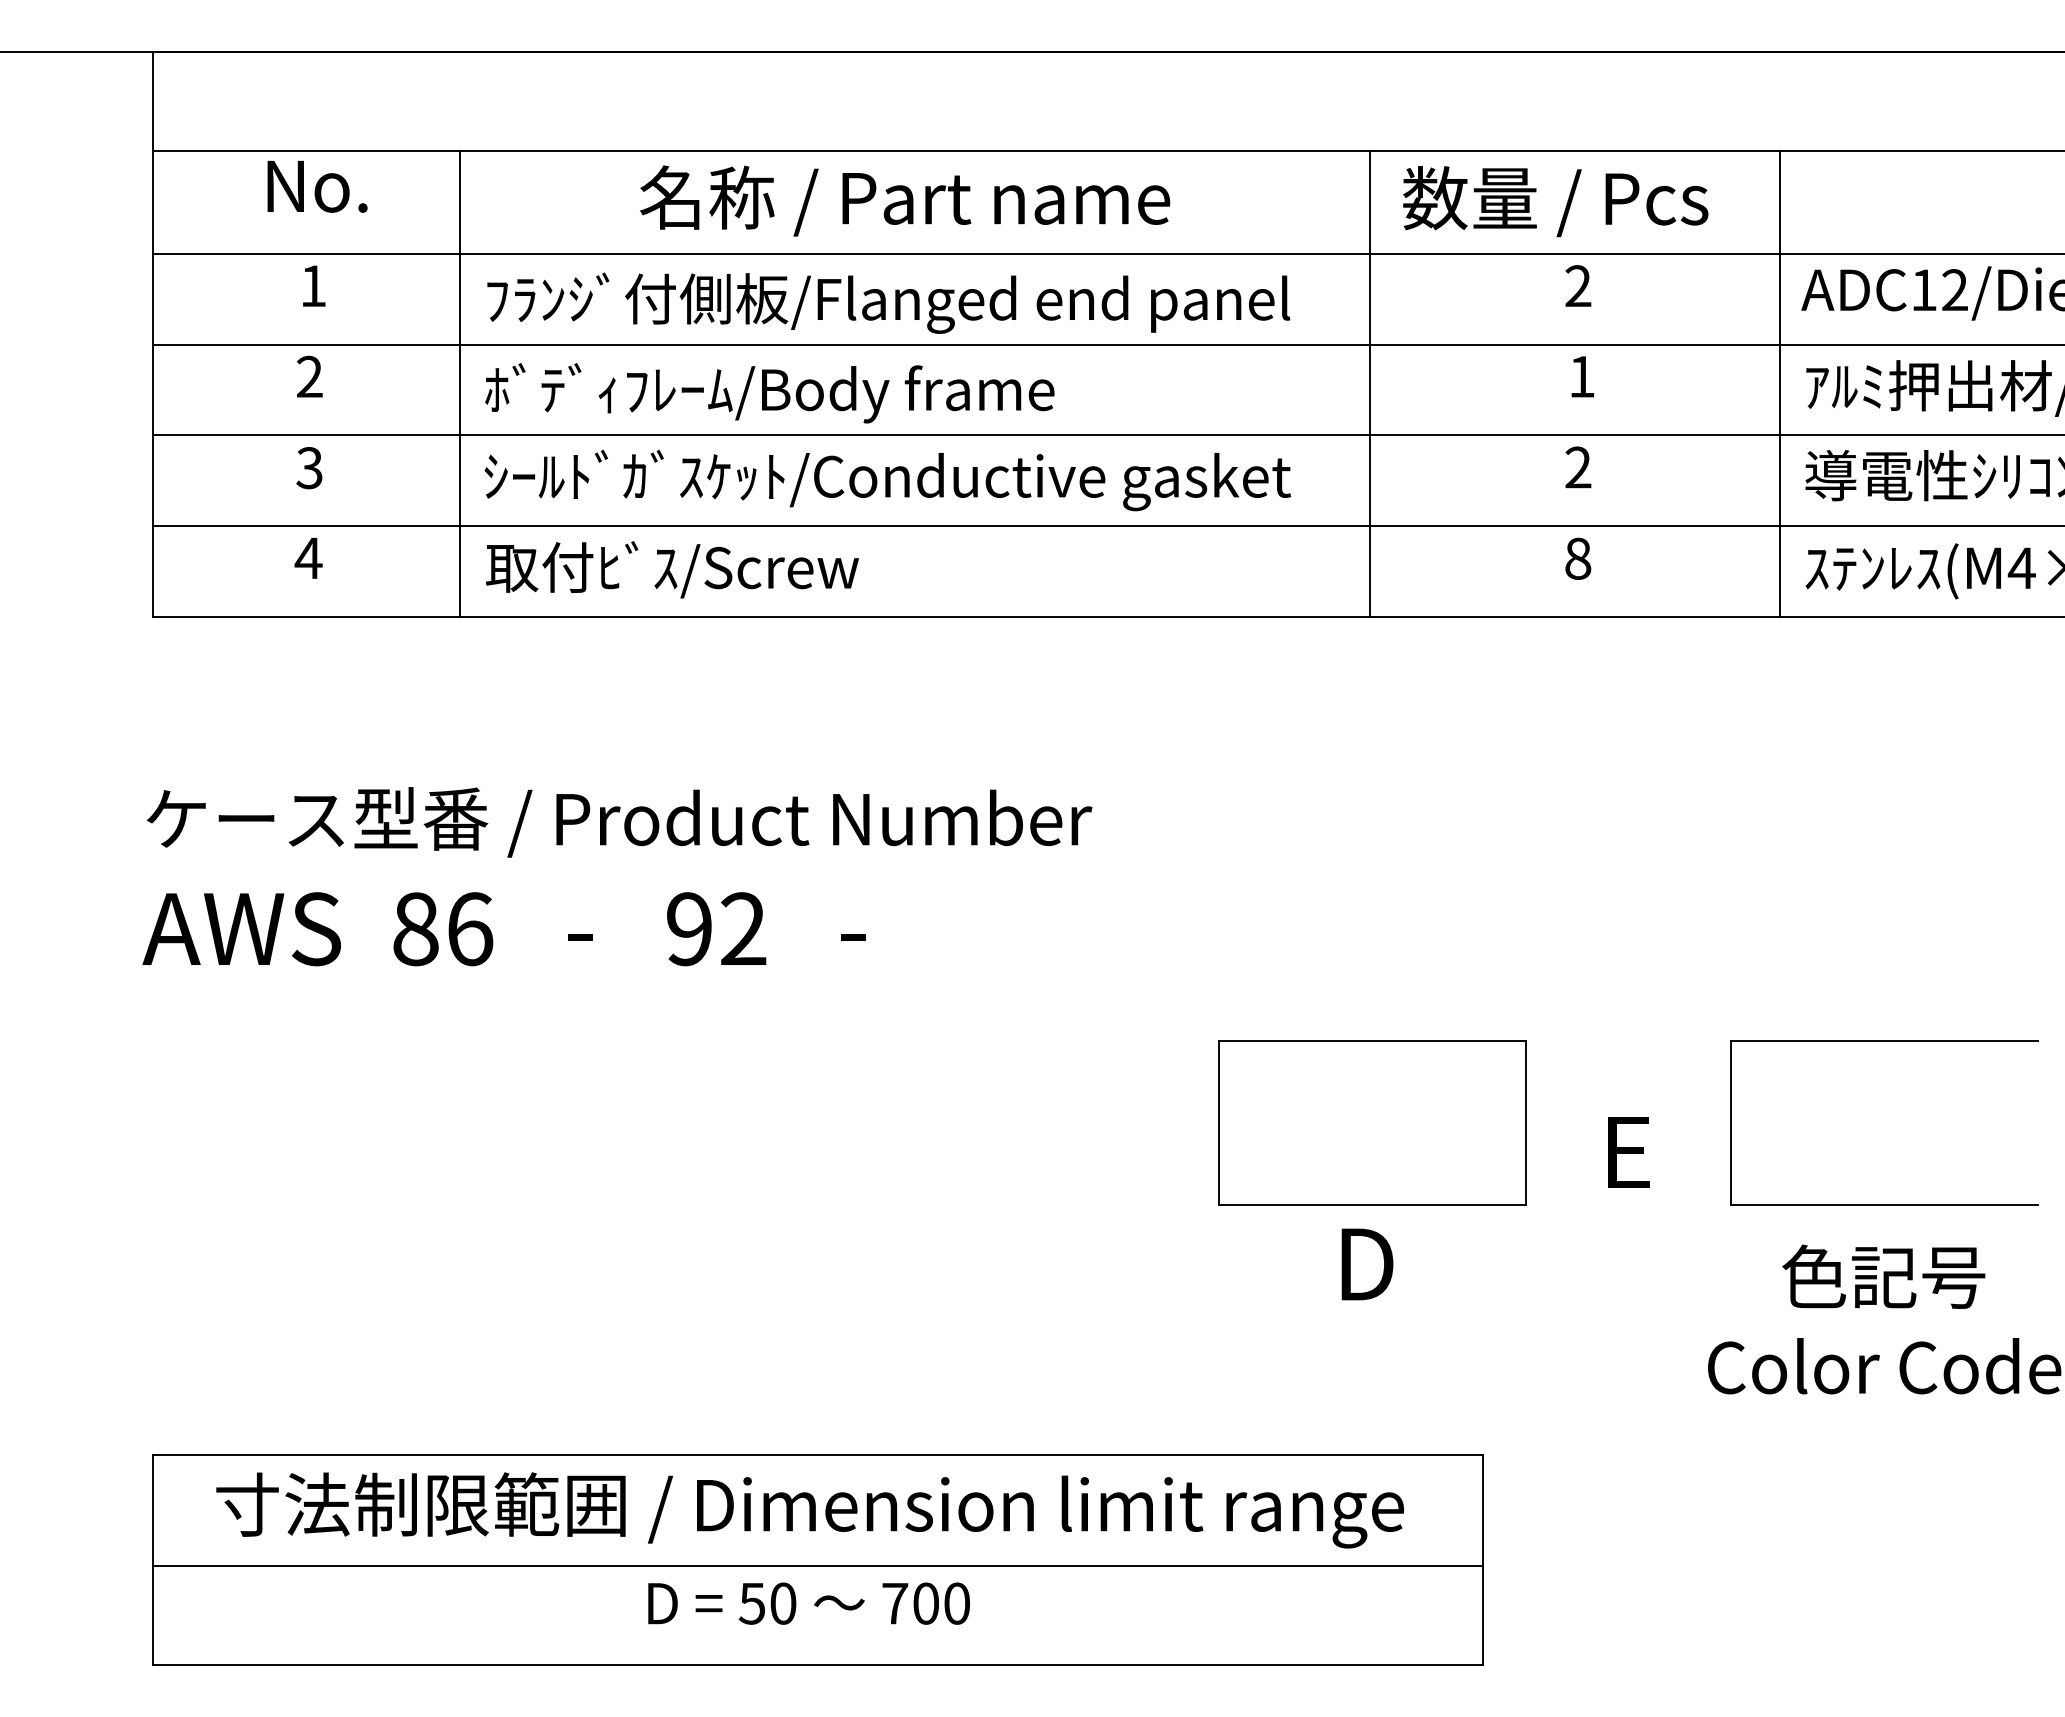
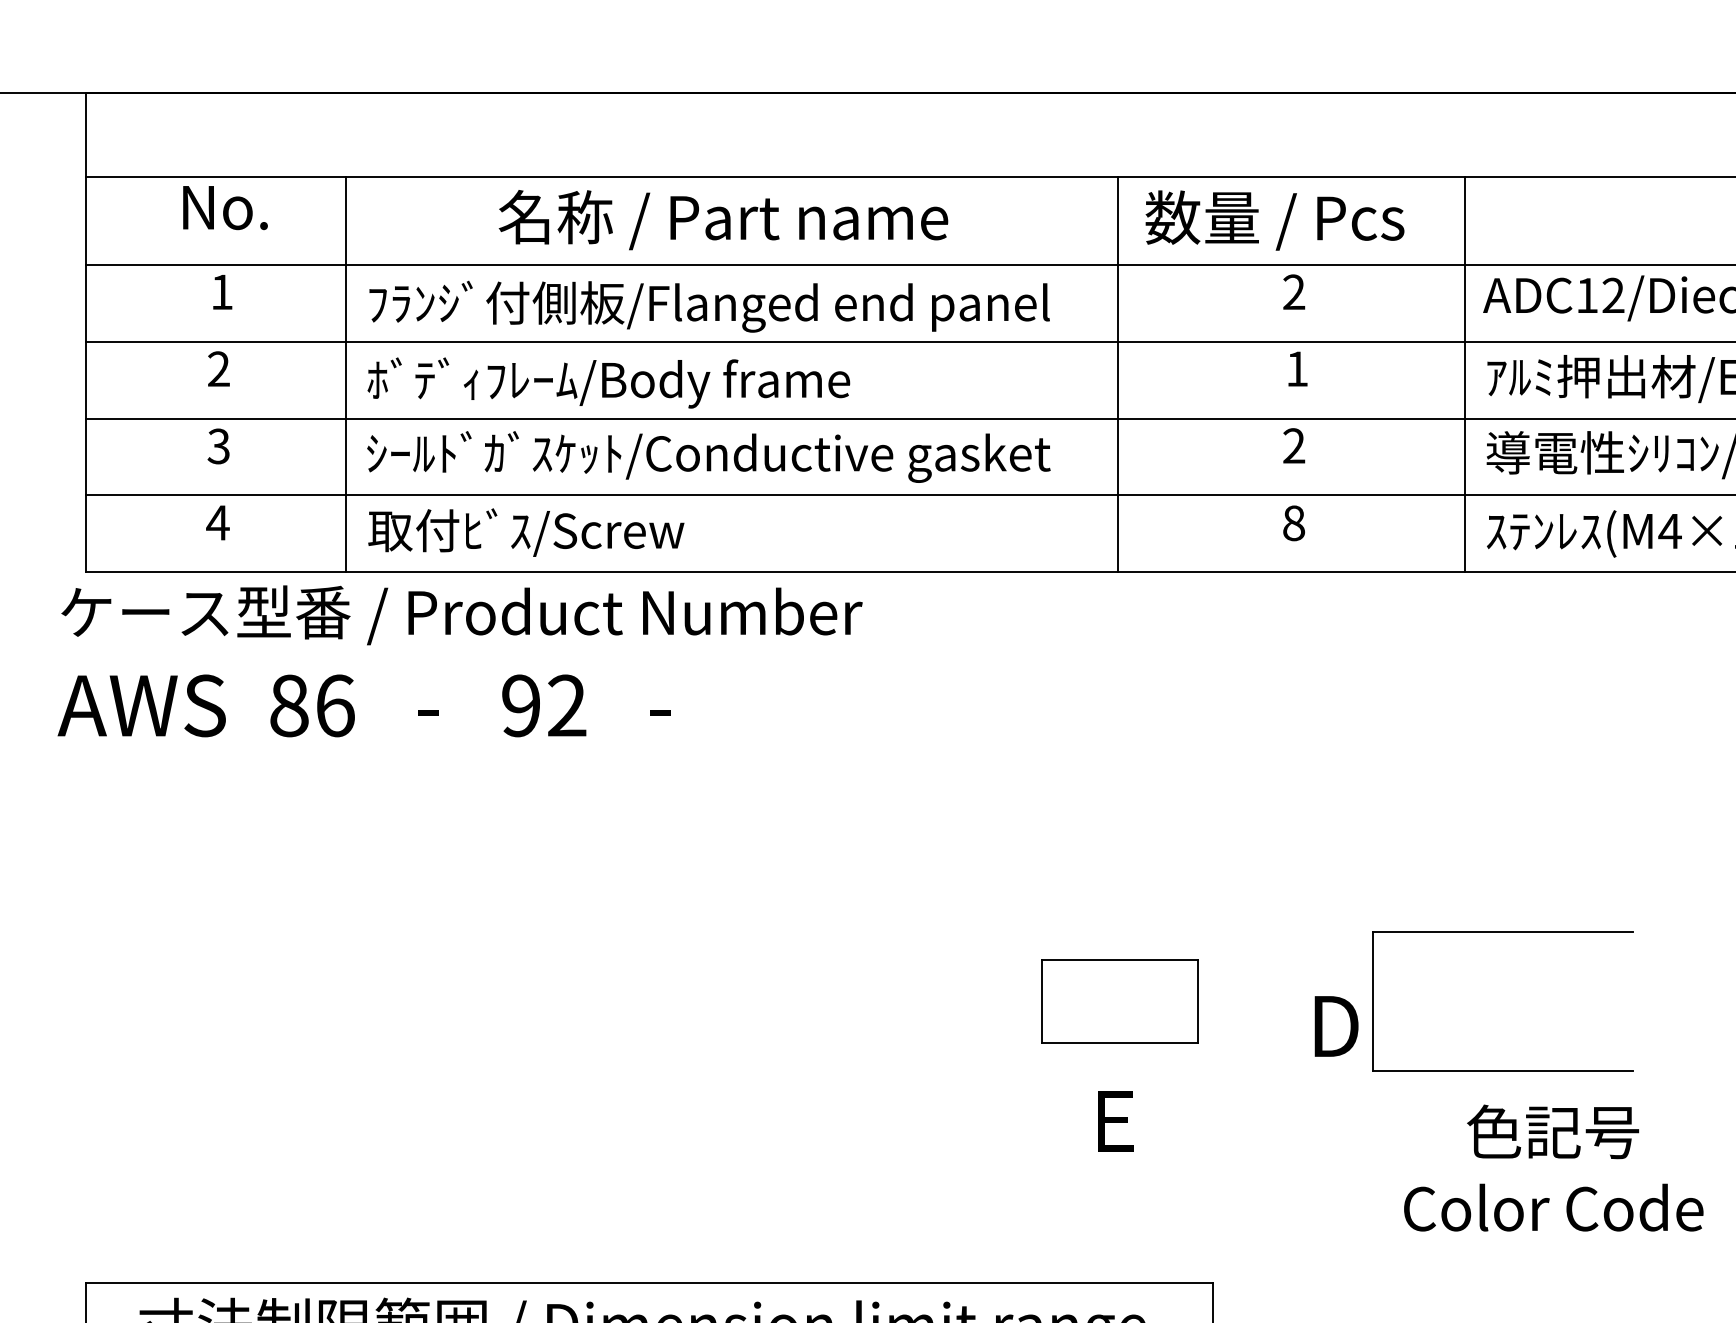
text: (617, 876) -> (460, 661), moved
part: (1884, 1041) -> (1503, 932), moved
part: (1372, 1122) -> (1119, 1001), size x0.6
text: (1628, 1152) -> (1336, 1026), E -> D
text: (1367, 1264) -> (1115, 1121), D -> E

